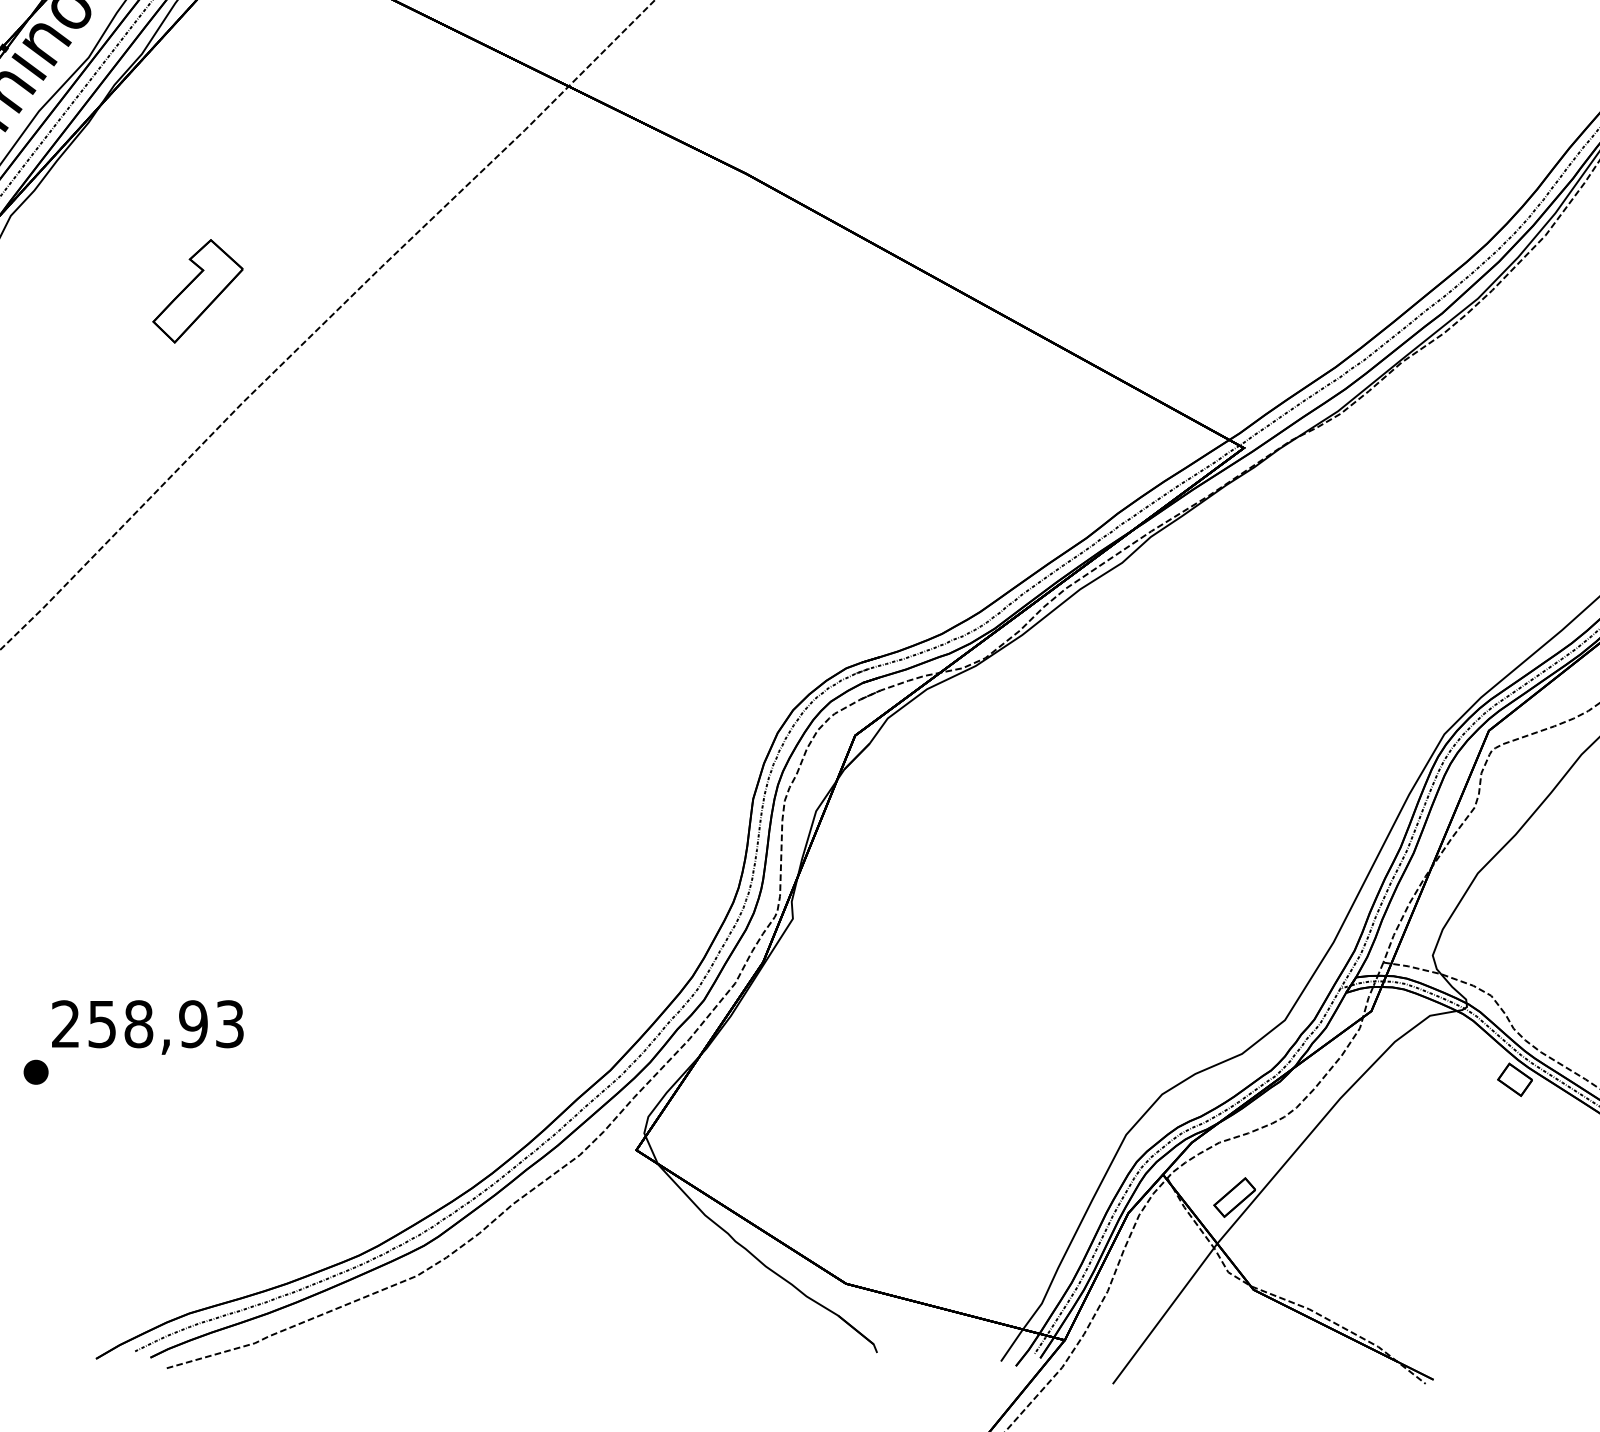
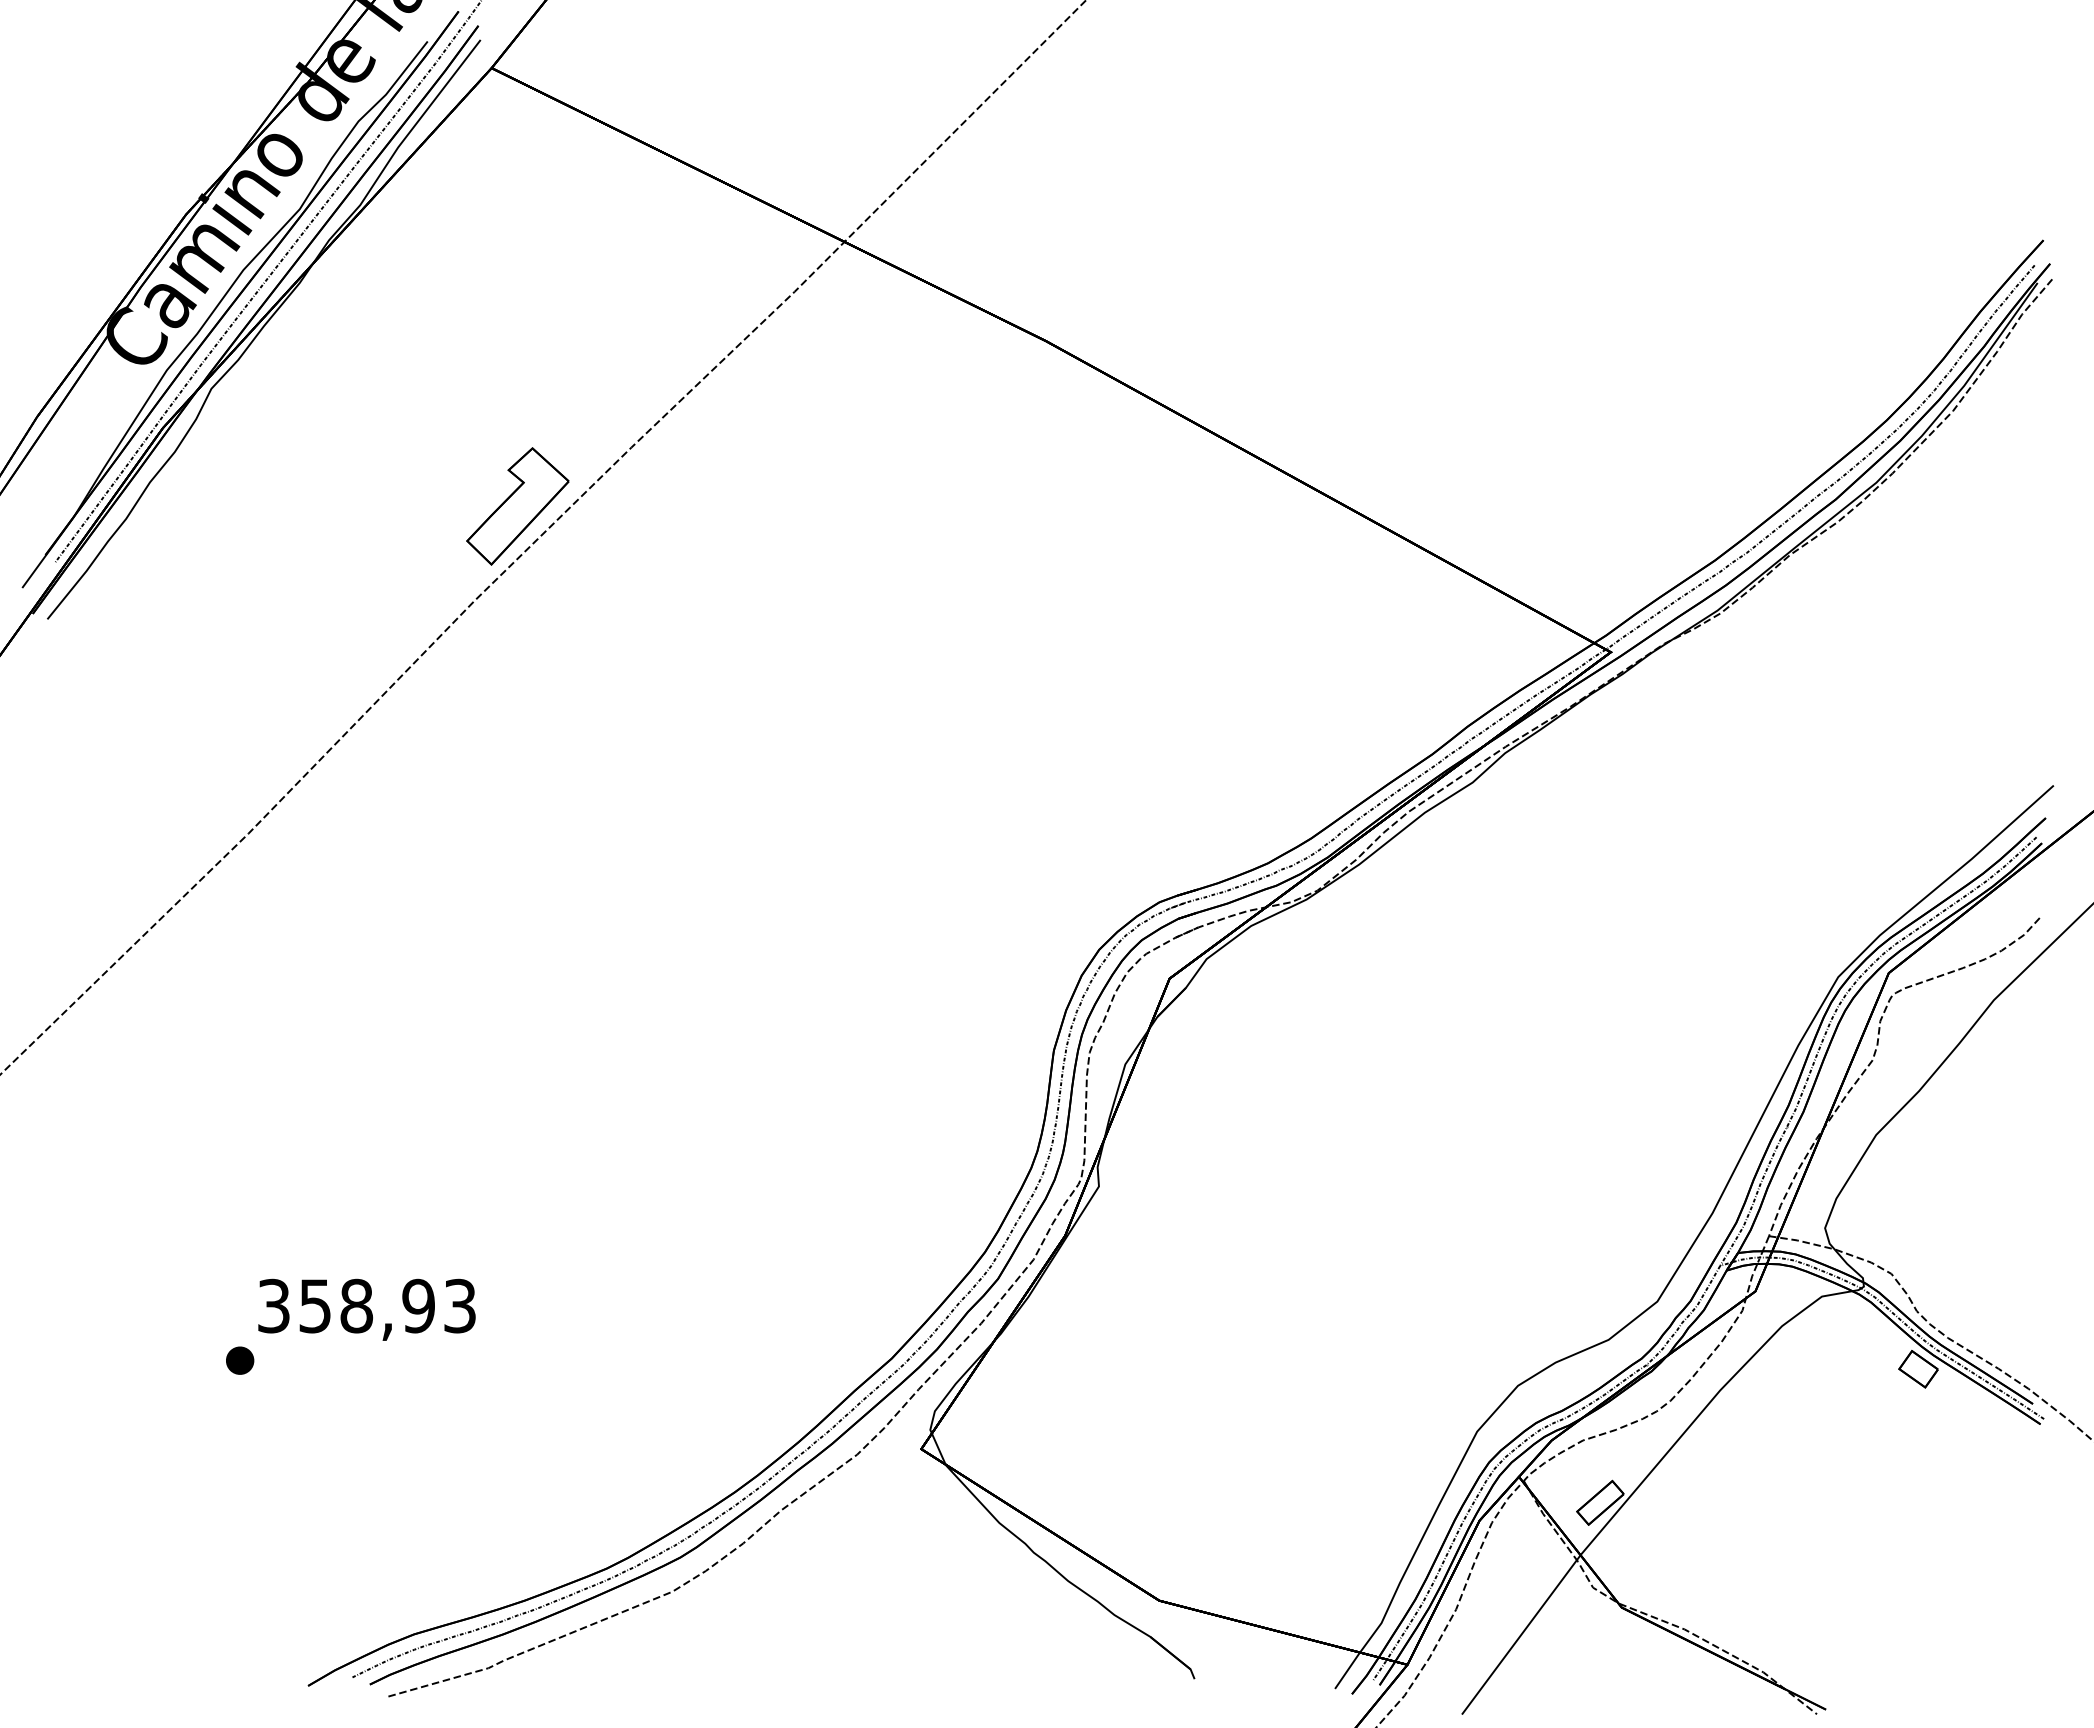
part: (197, 291) -> (517, 506), moved
text: (65, 1024) -> (273, 1306), 258,93 -> 358,93

